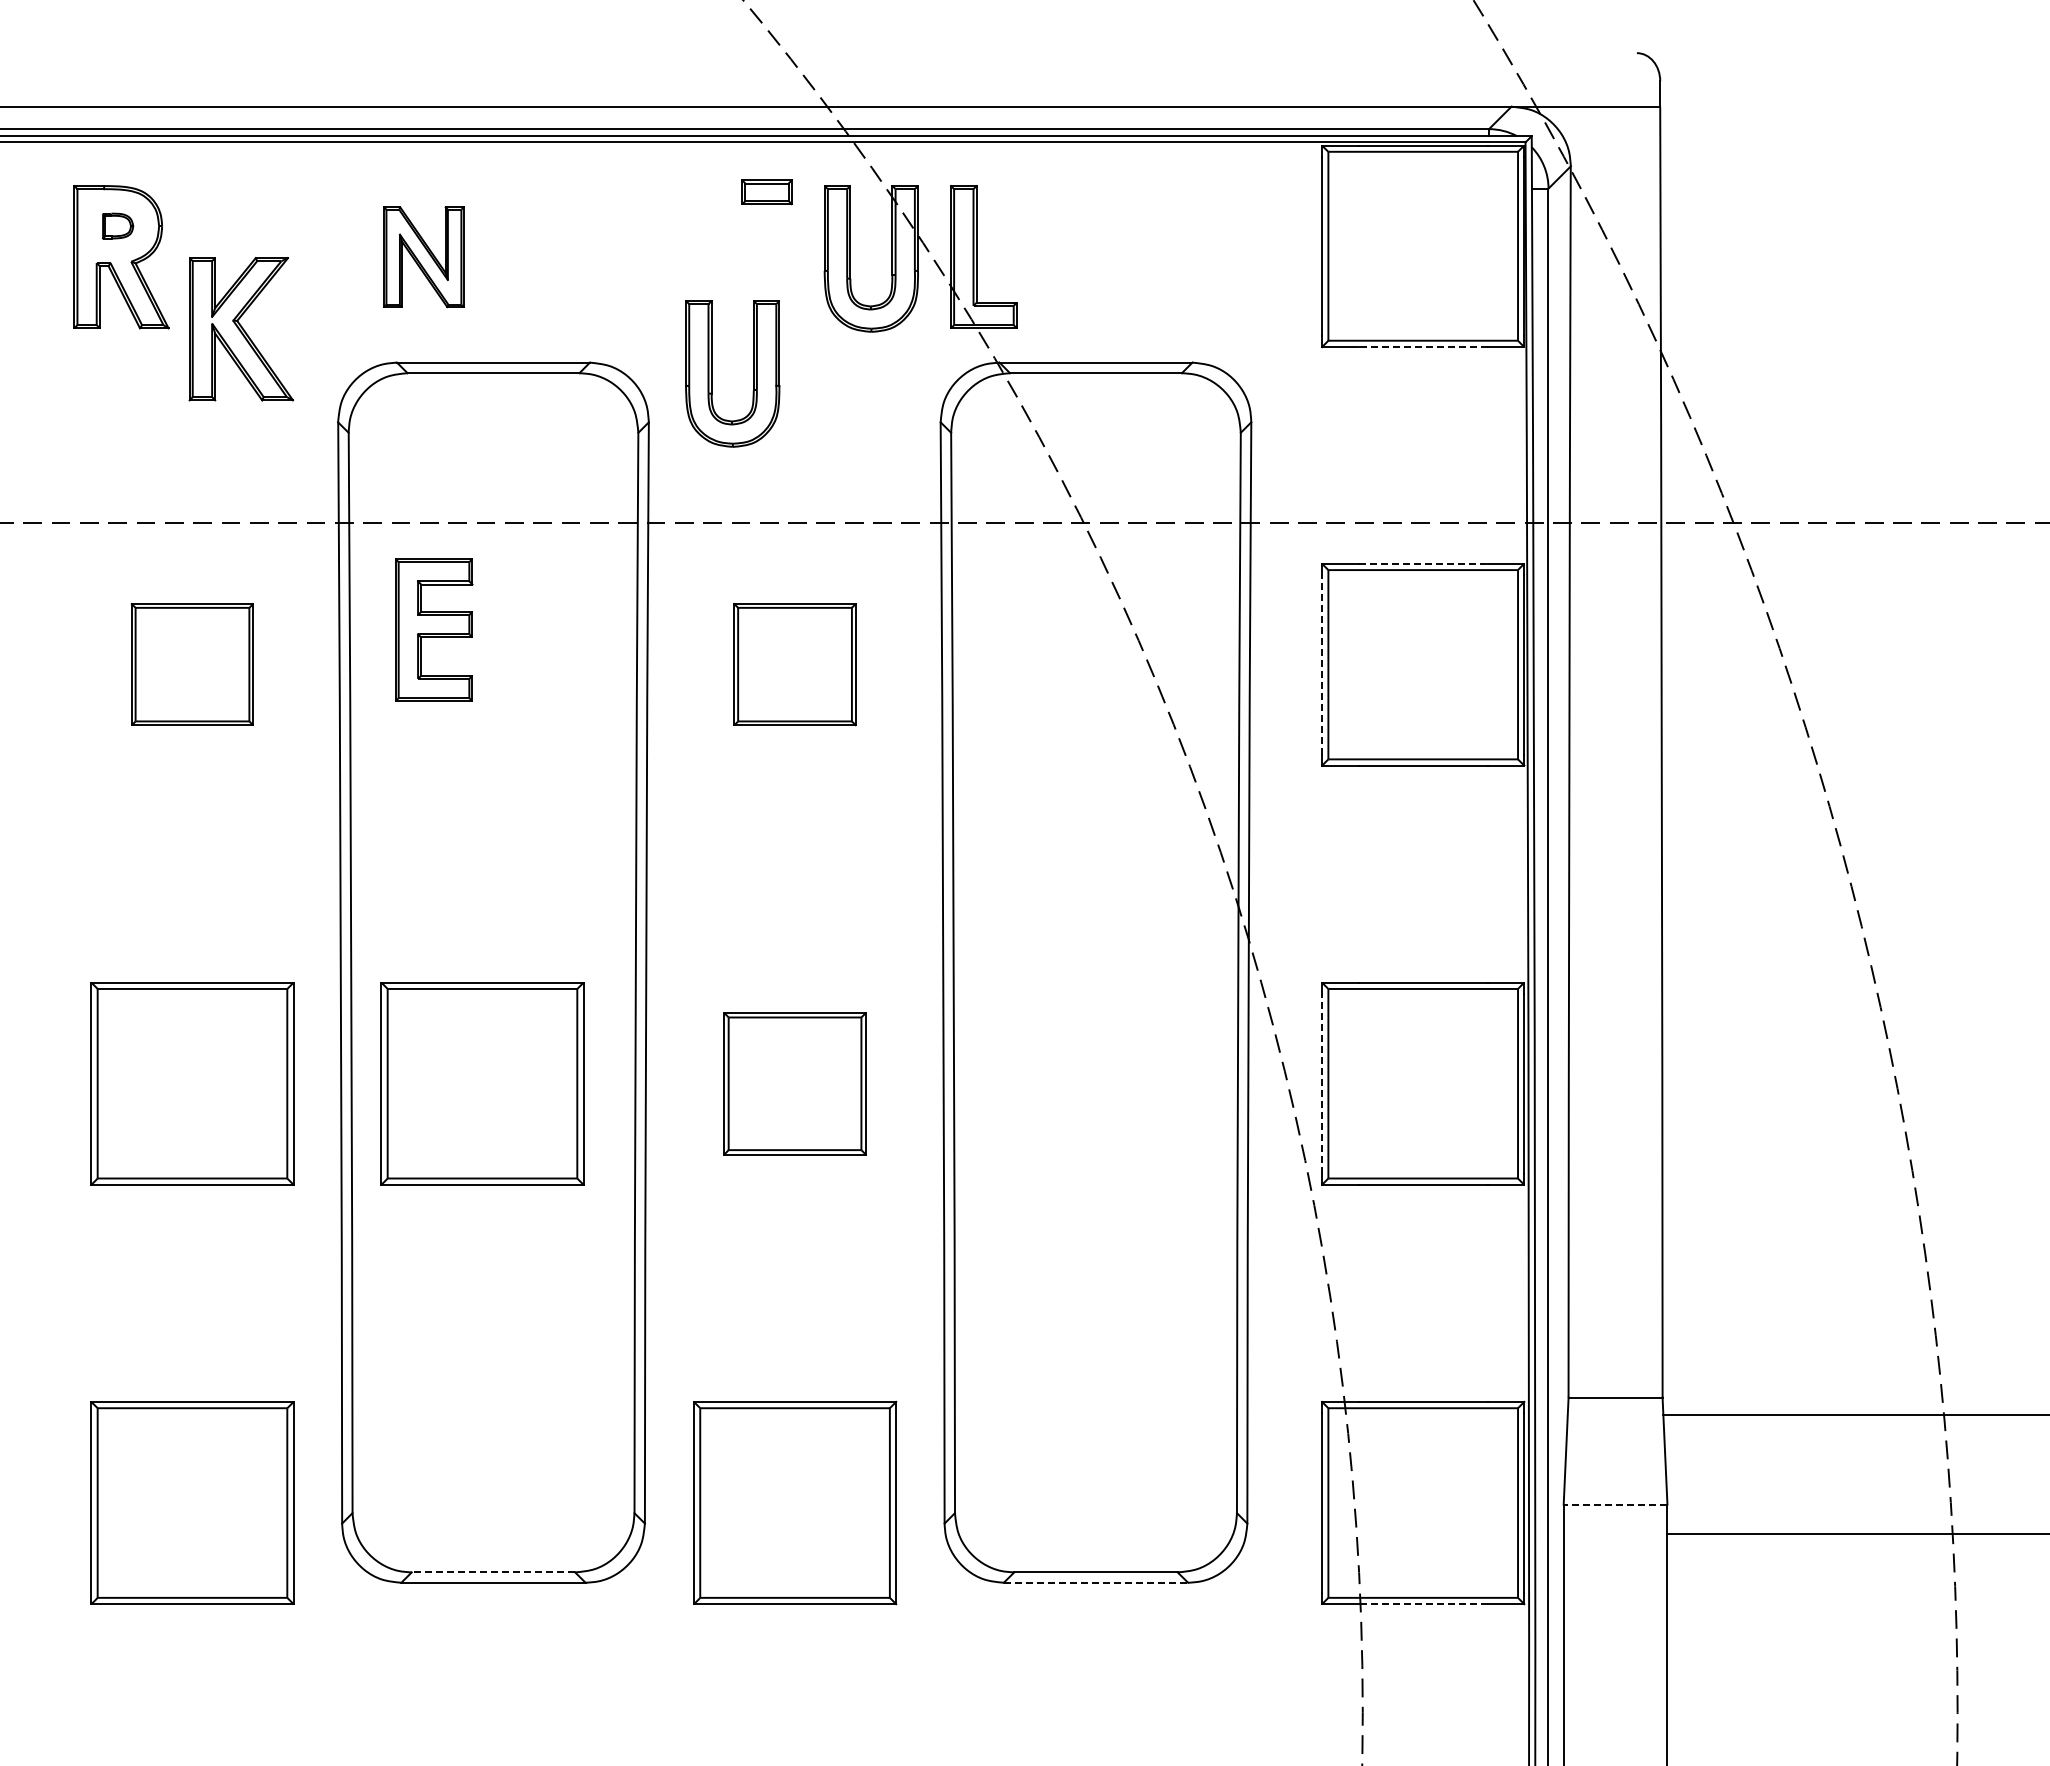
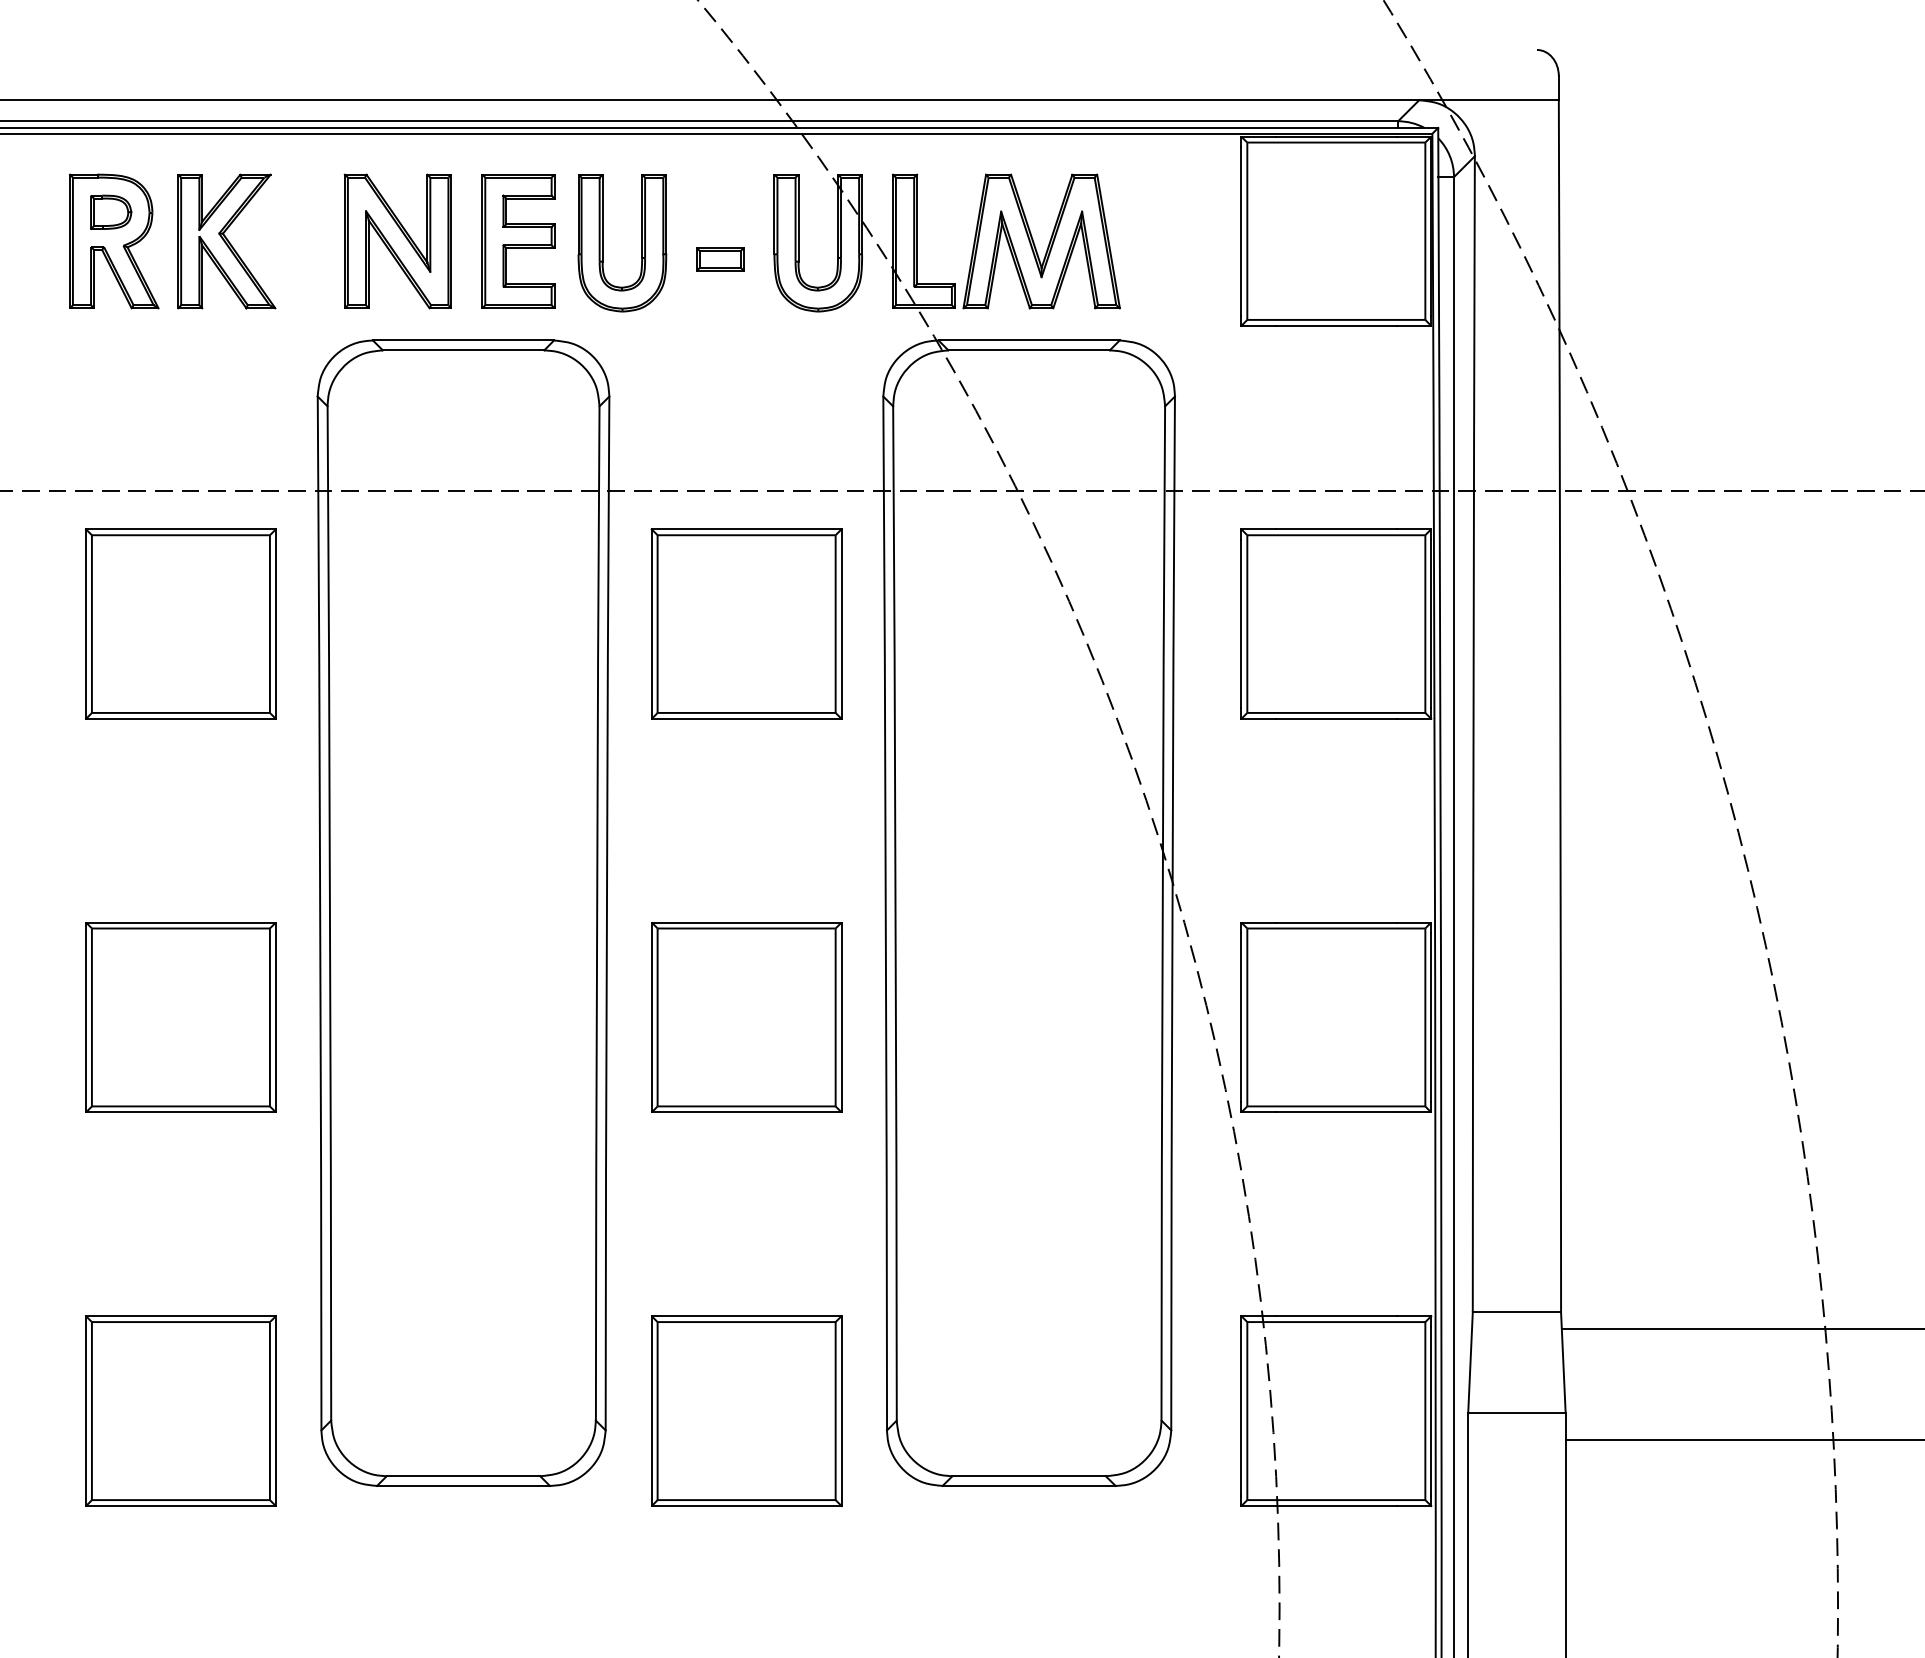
part: (766, 192) -> (719, 259), moved
part: (117, 225) -> (110, 211), size x1.43
part: (423, 257) -> (397, 241), size x1.43
part: (1116, 259) -> (1048, 243), added
part: (241, 329) -> (226, 241), moved
line: (1423, 347) -> (1336, 326), dashed -> solid
part: (712, 373) -> (603, 242), moved
line: (1423, 563) -> (1336, 529), dashed -> solid
part: (434, 629) -> (518, 240), moved
part: (192, 664) -> (180, 623), size x1.67
part: (794, 664) -> (746, 623), size x1.67
line: (1322, 664) -> (1241, 623), dashed -> solid
part: (482, 1083) -> (453, 1017), removed
part: (794, 1083) -> (746, 1017), size x1.43
line: (1322, 1083) -> (1241, 1017), dashed -> solid
line: (1615, 1504) -> (1516, 1412), dashed -> solid
line: (493, 1572) -> (463, 1476), dashed -> solid
line: (1096, 1582) -> (1029, 1485), dashed -> solid
line: (1423, 1604) -> (1336, 1506), dashed -> solid

